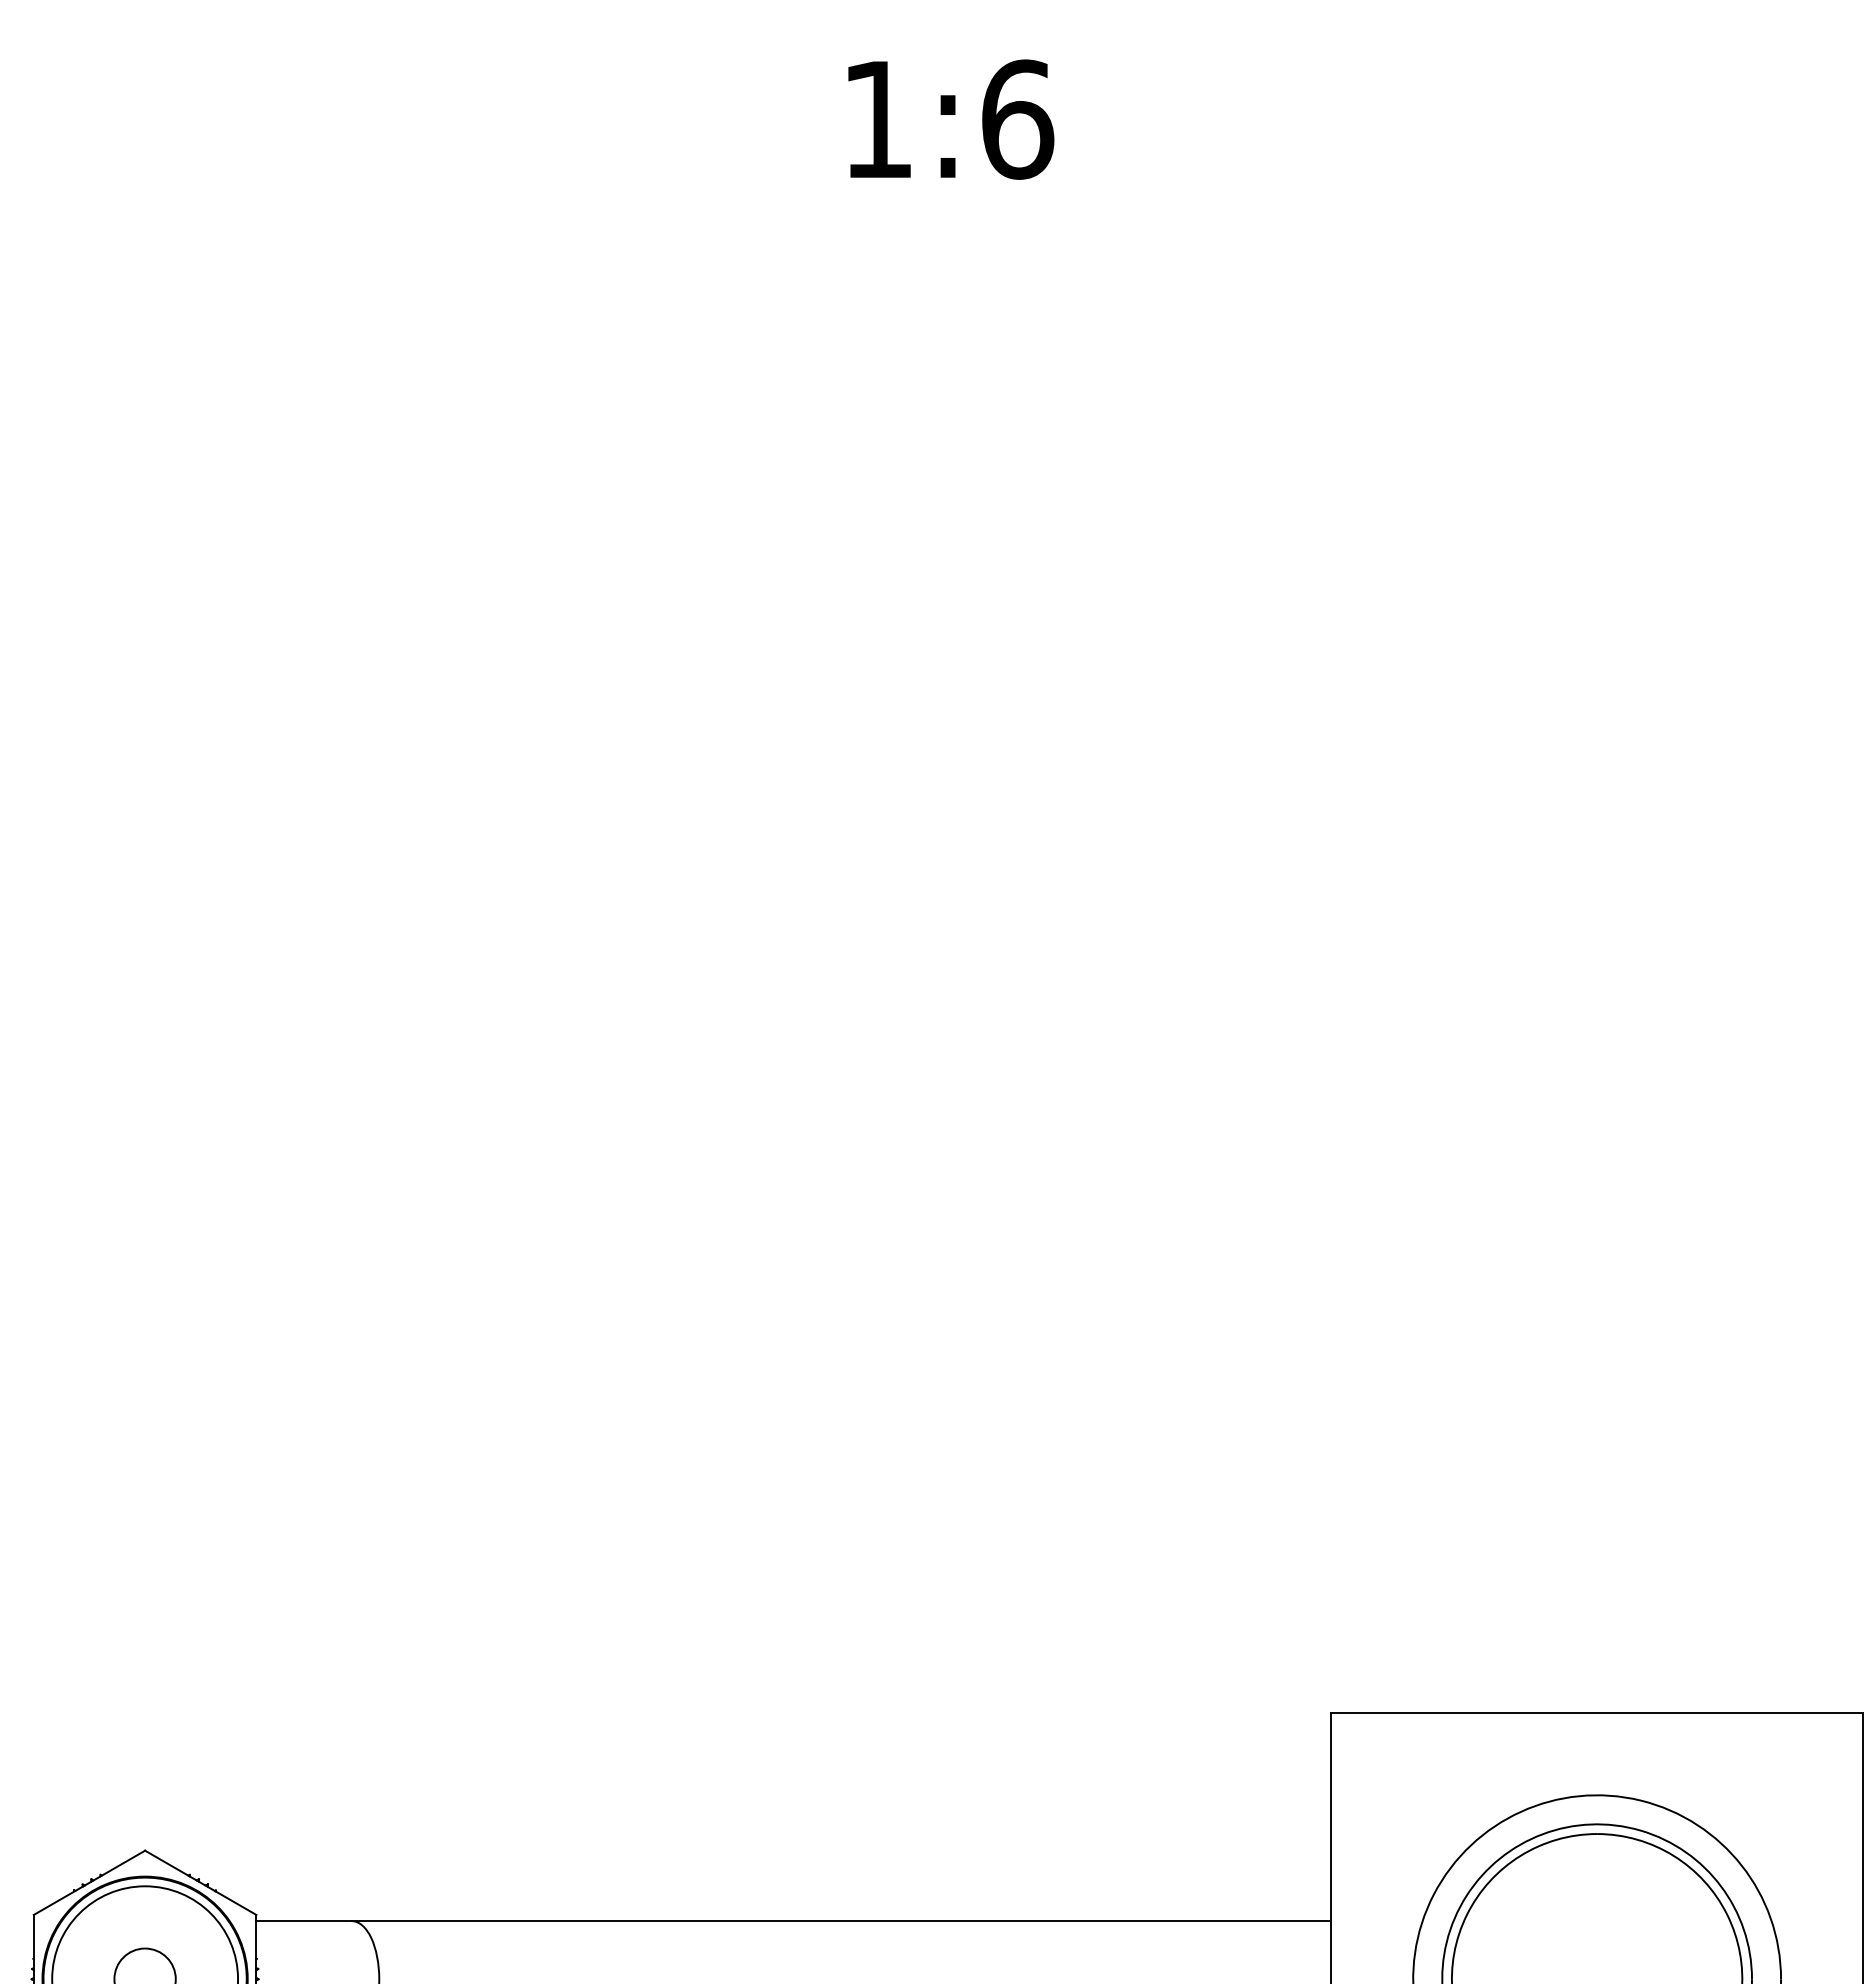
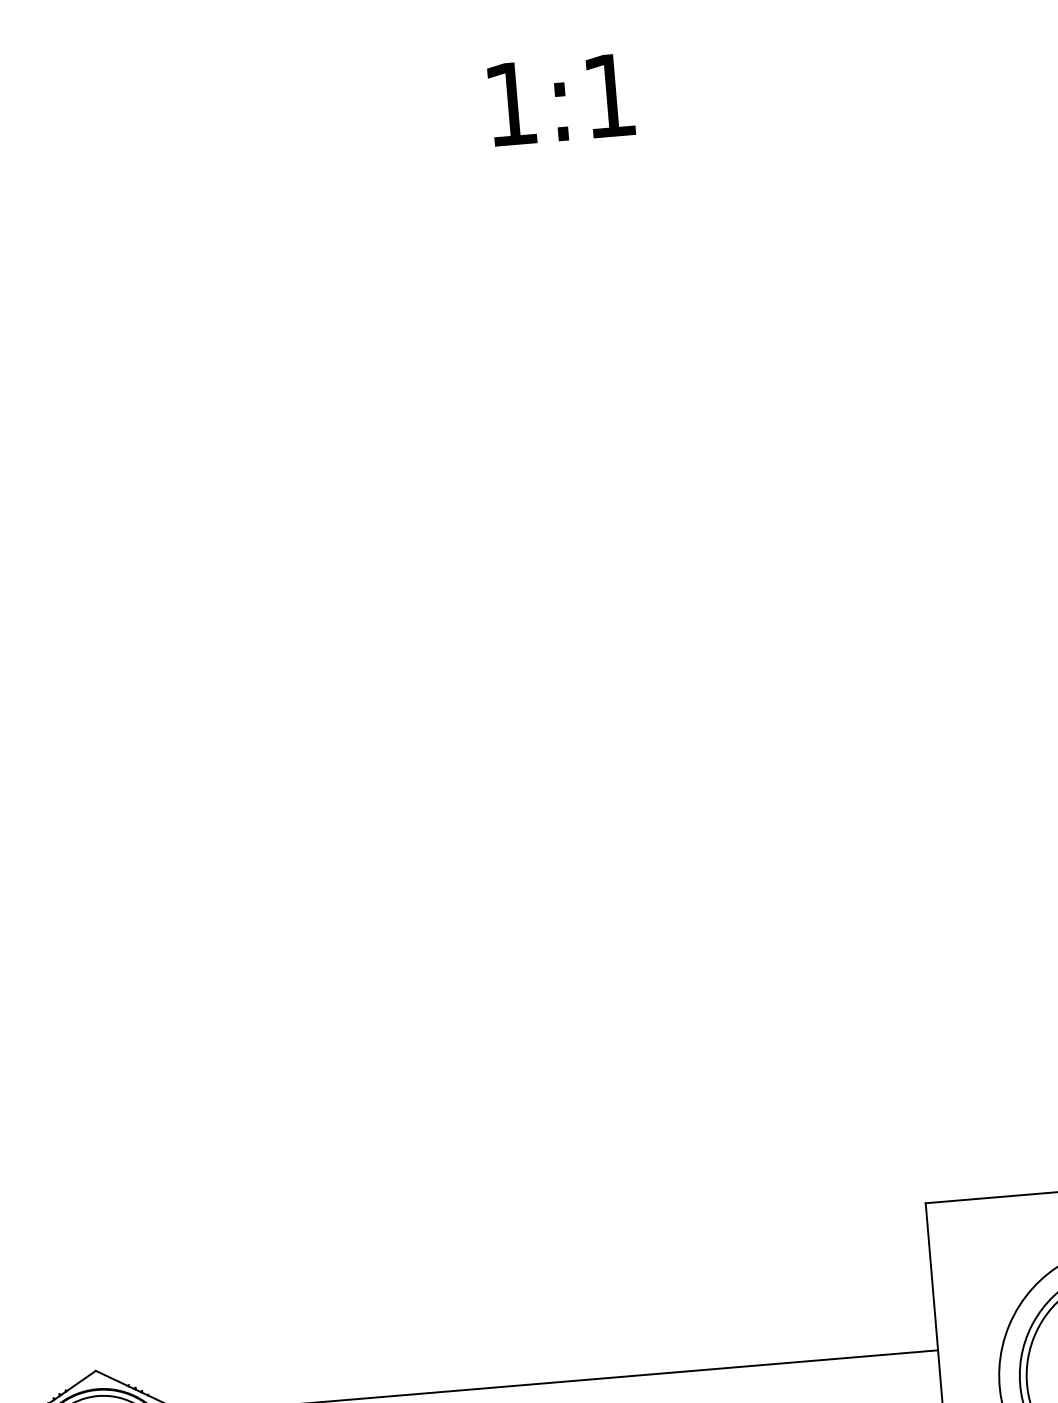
text: (1018, 119) -> (610, 95), 1:6 -> 1:1

